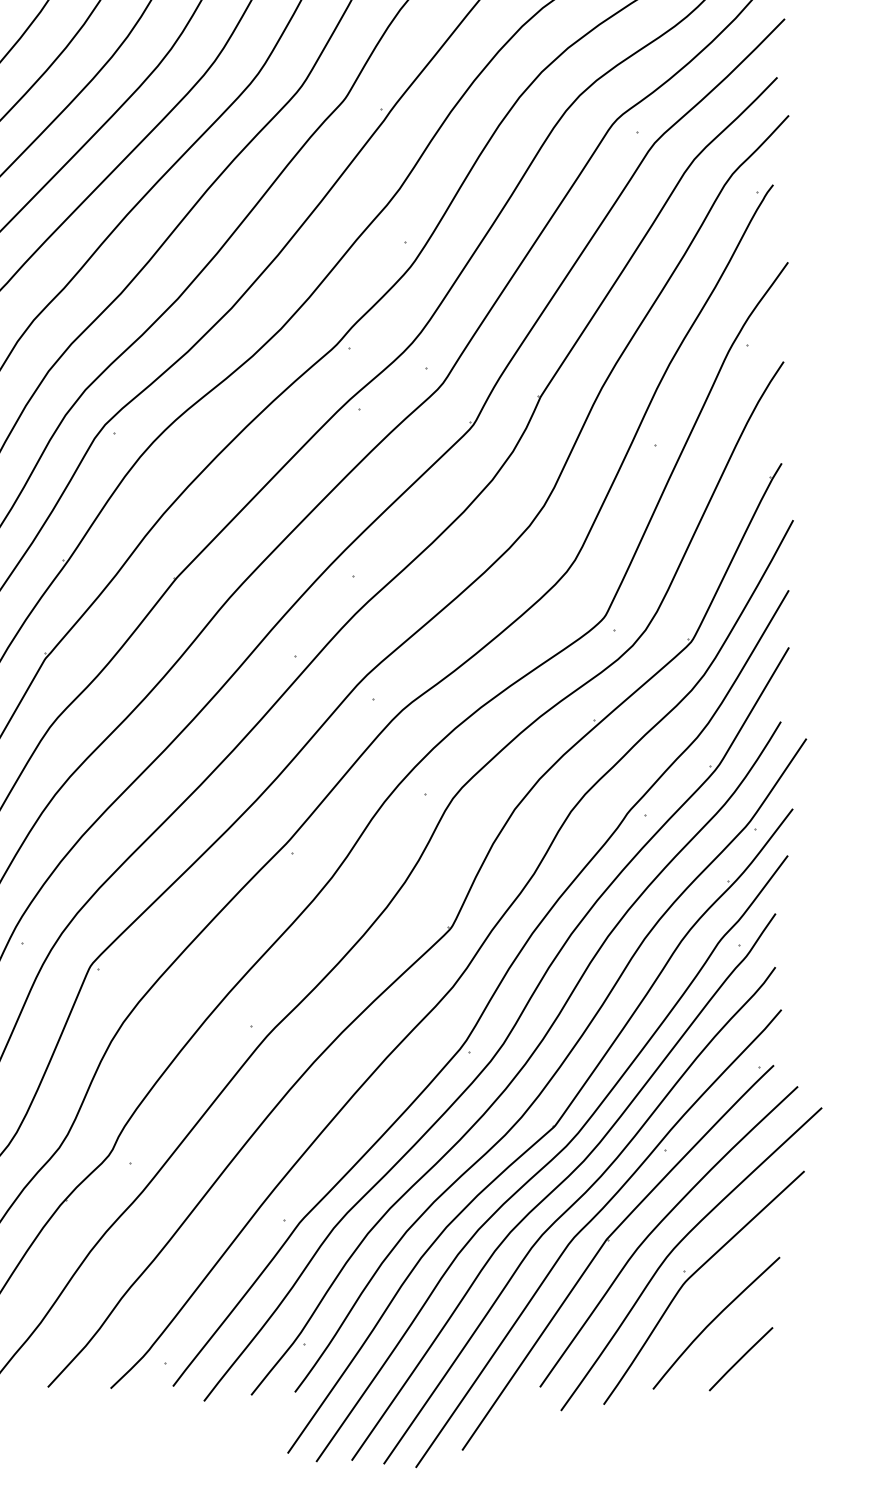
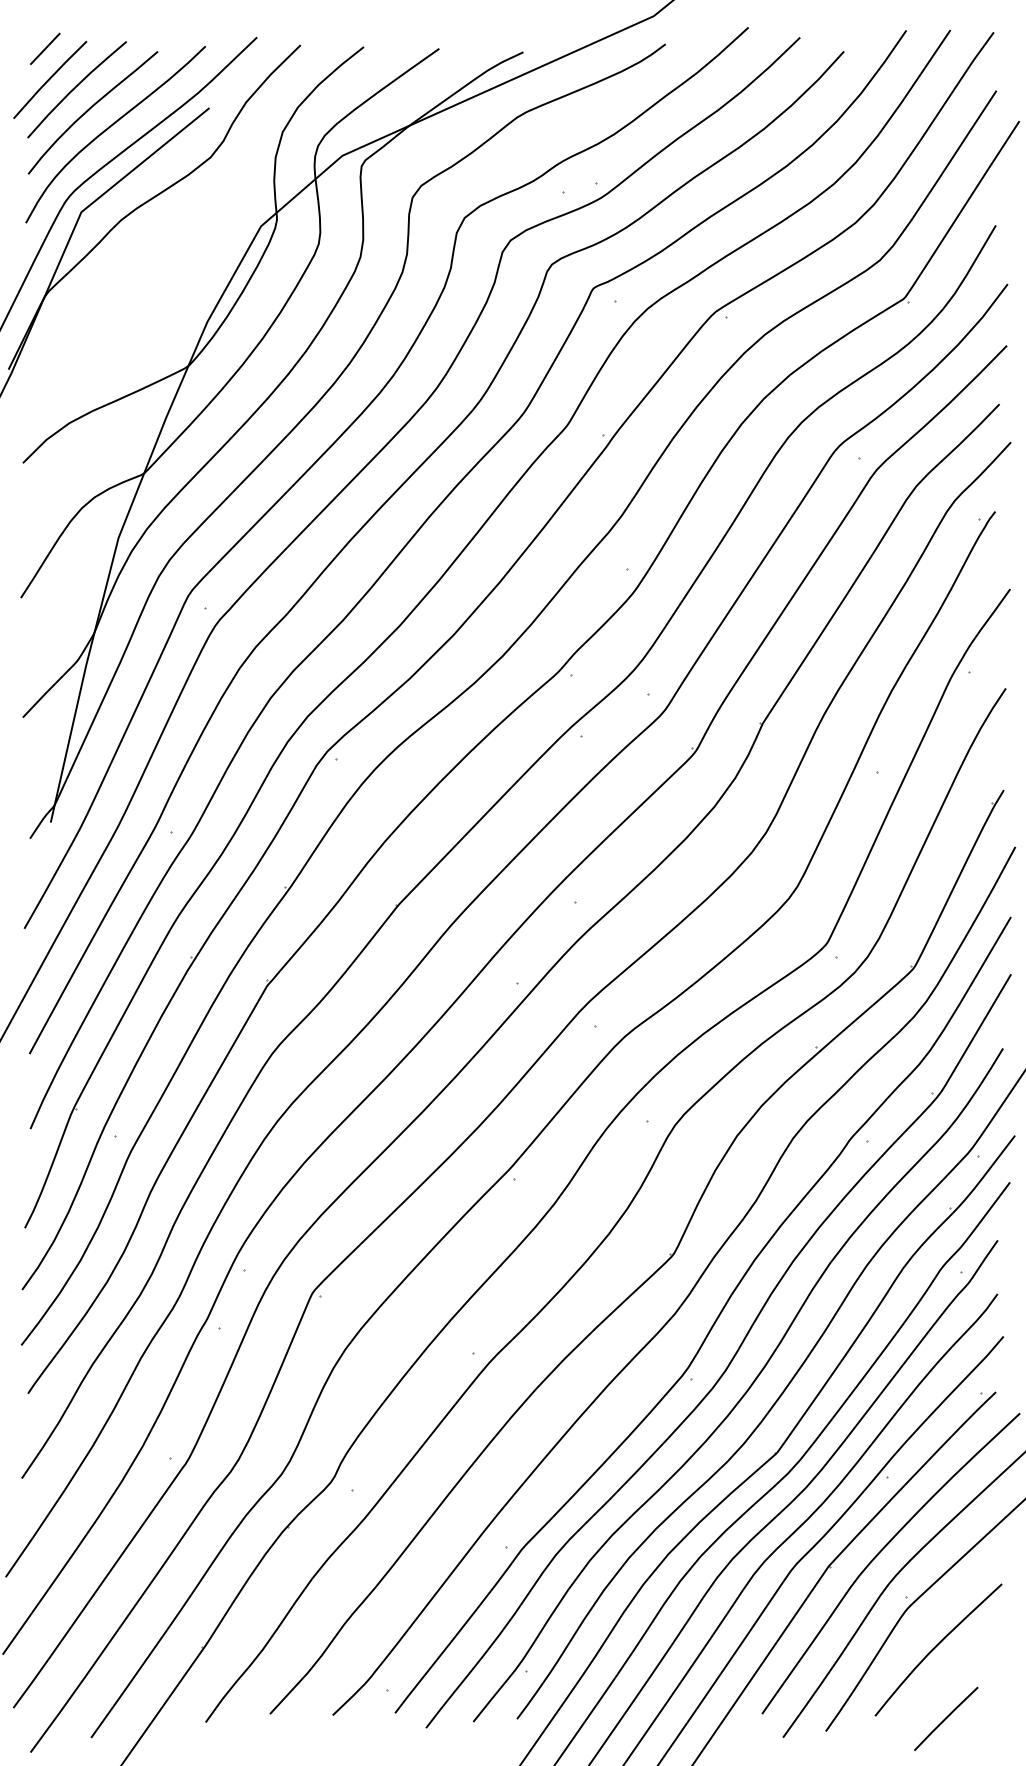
line: (741, 1358) -> (946, 1718), moved

